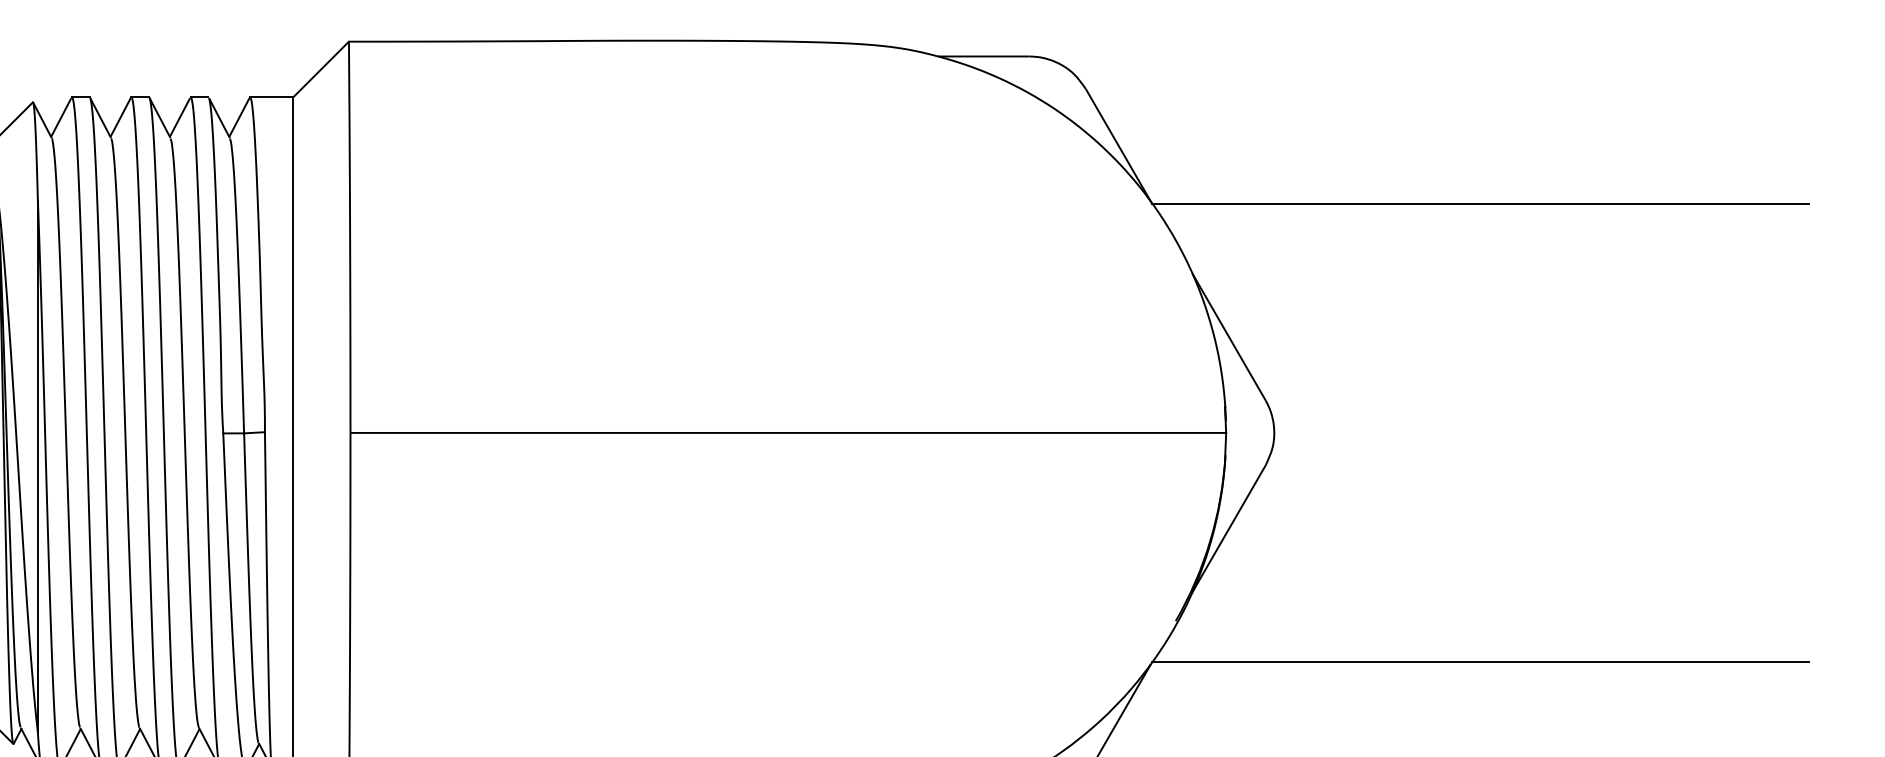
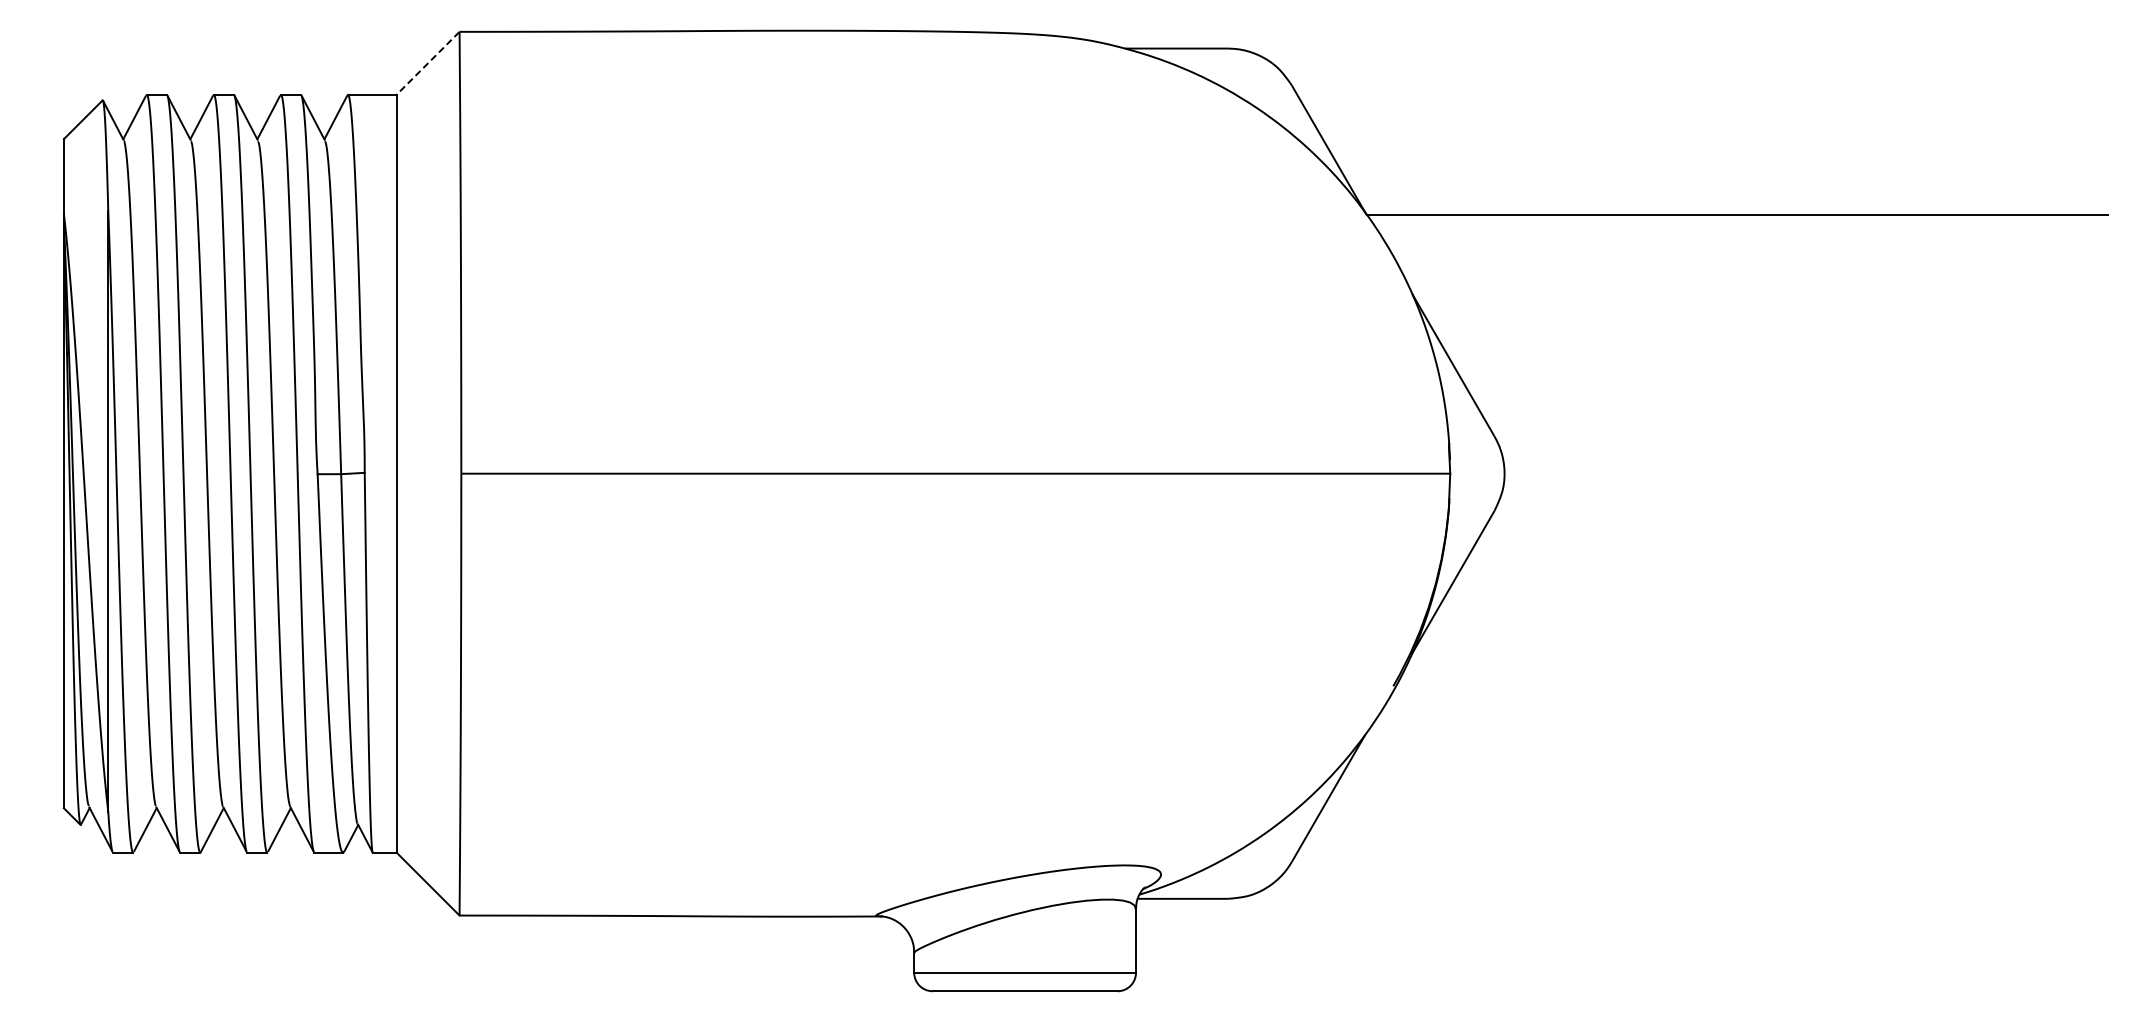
line: (320, 69) -> (427, 63), solid -> dashed
line: (1479, 662) -> (1736, 732), removed

